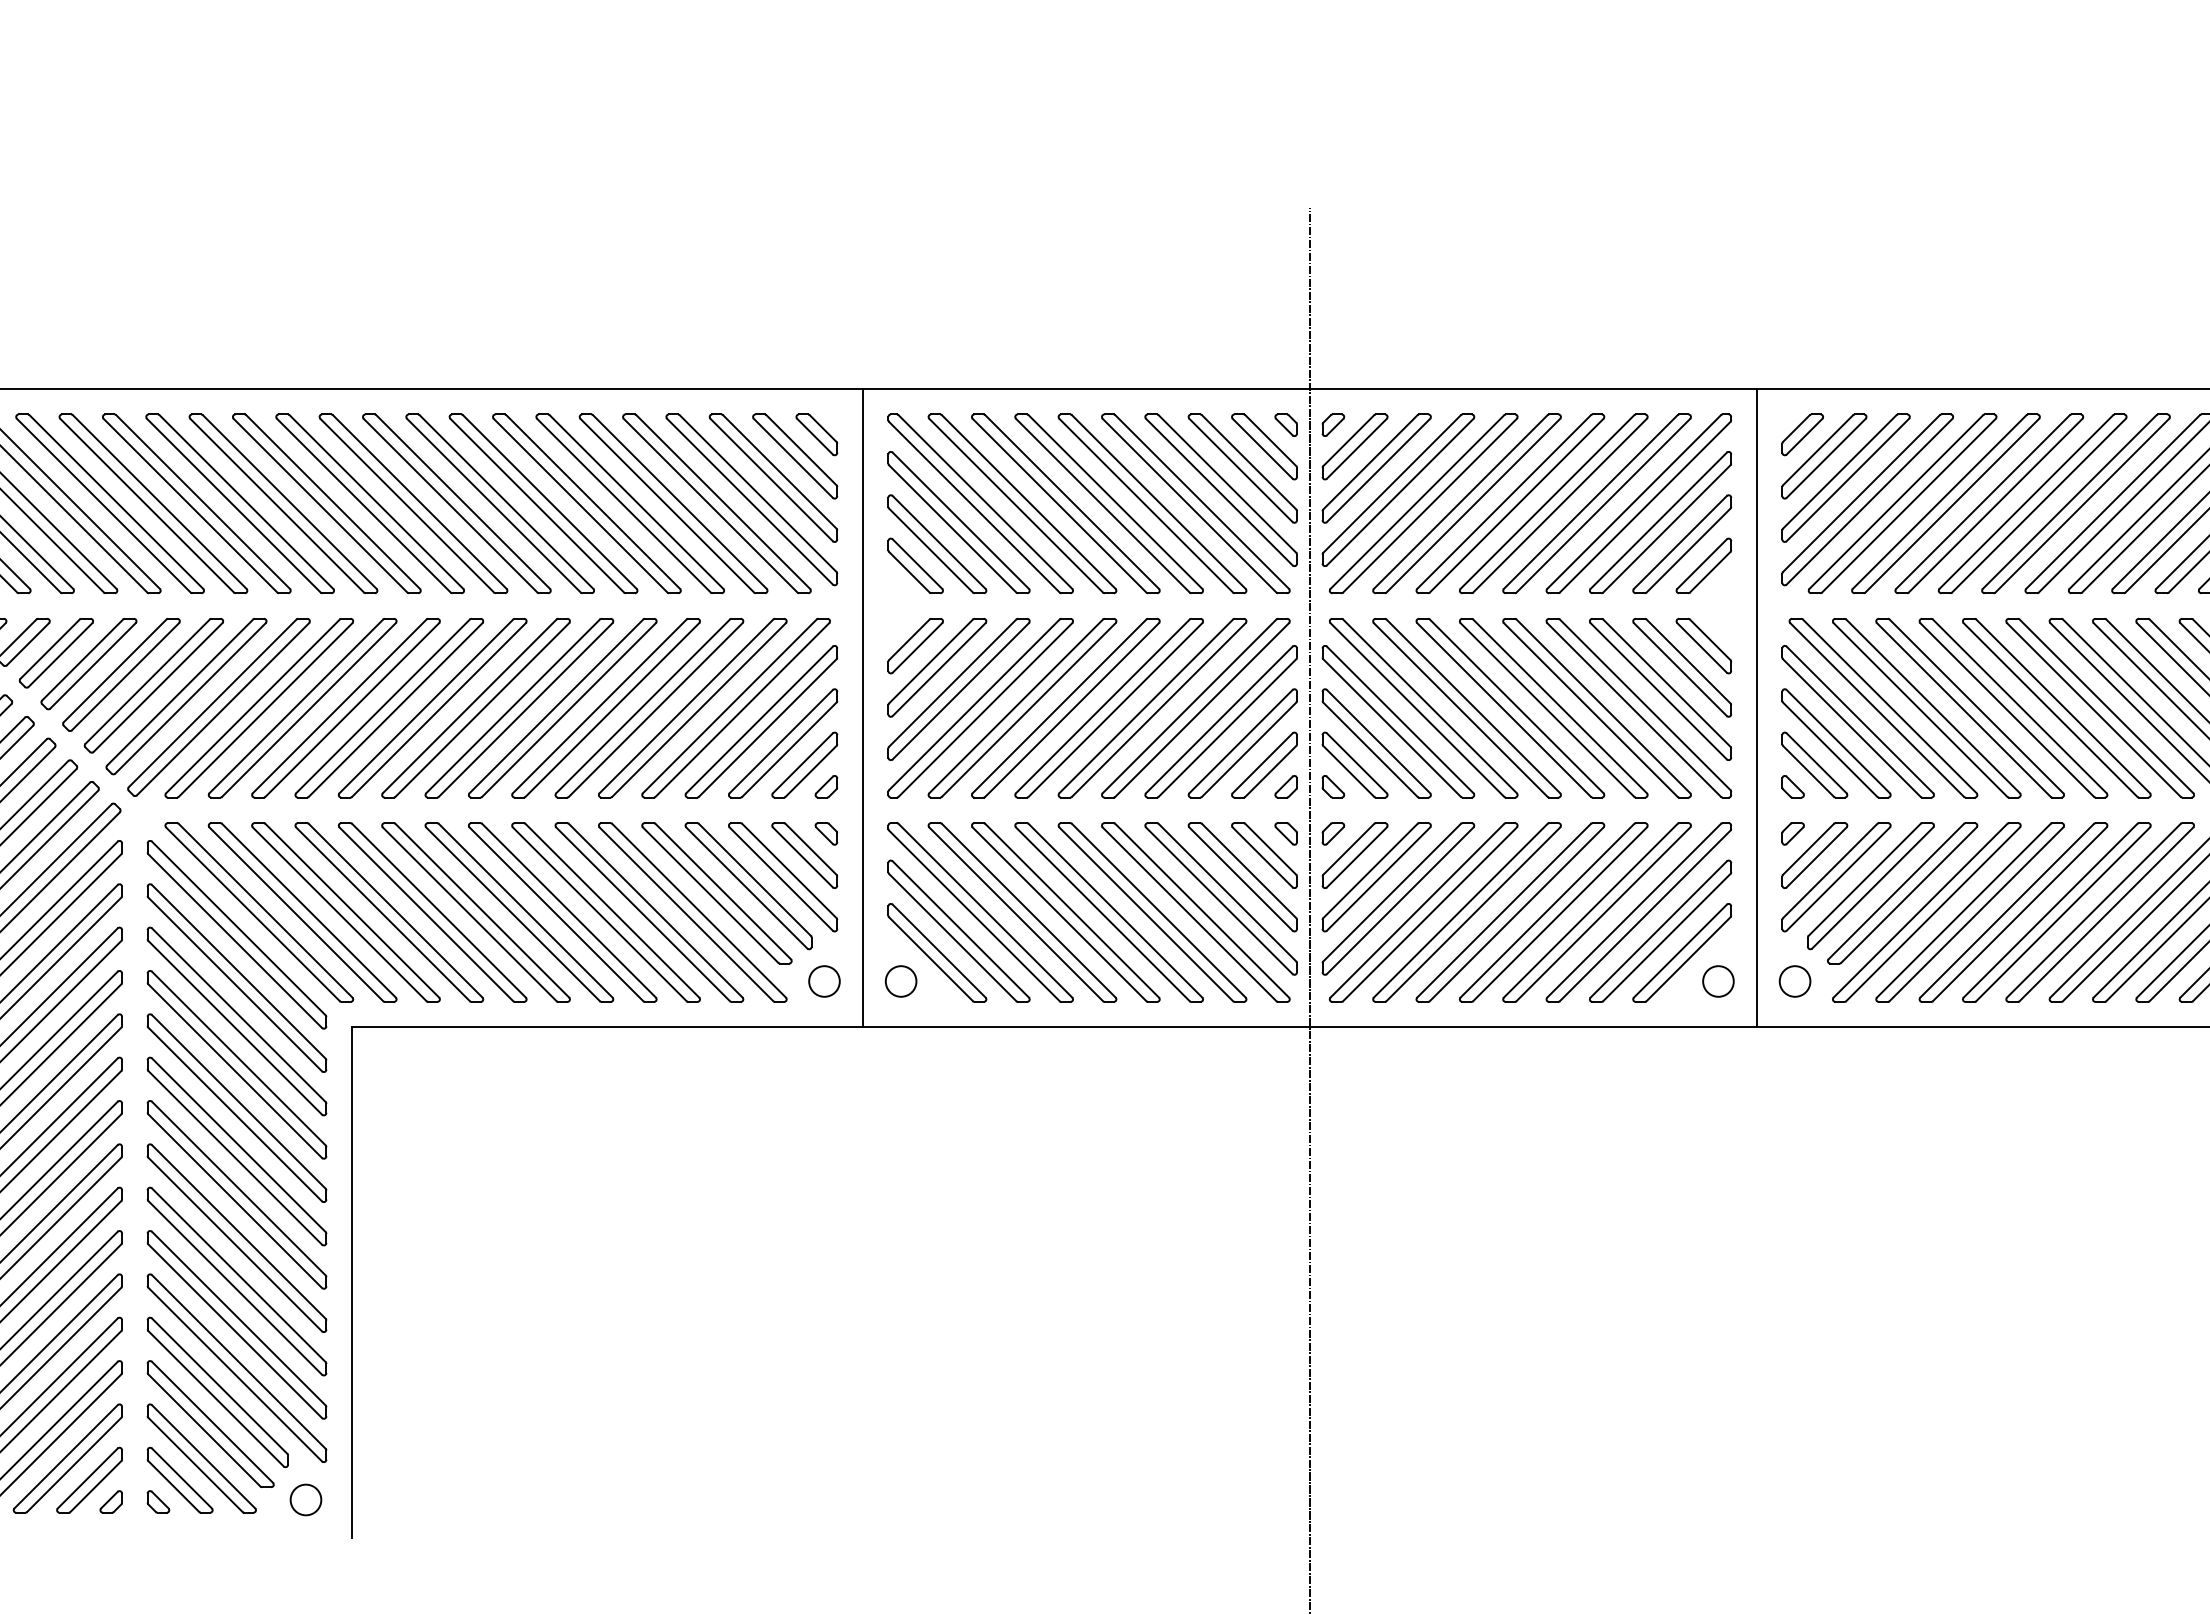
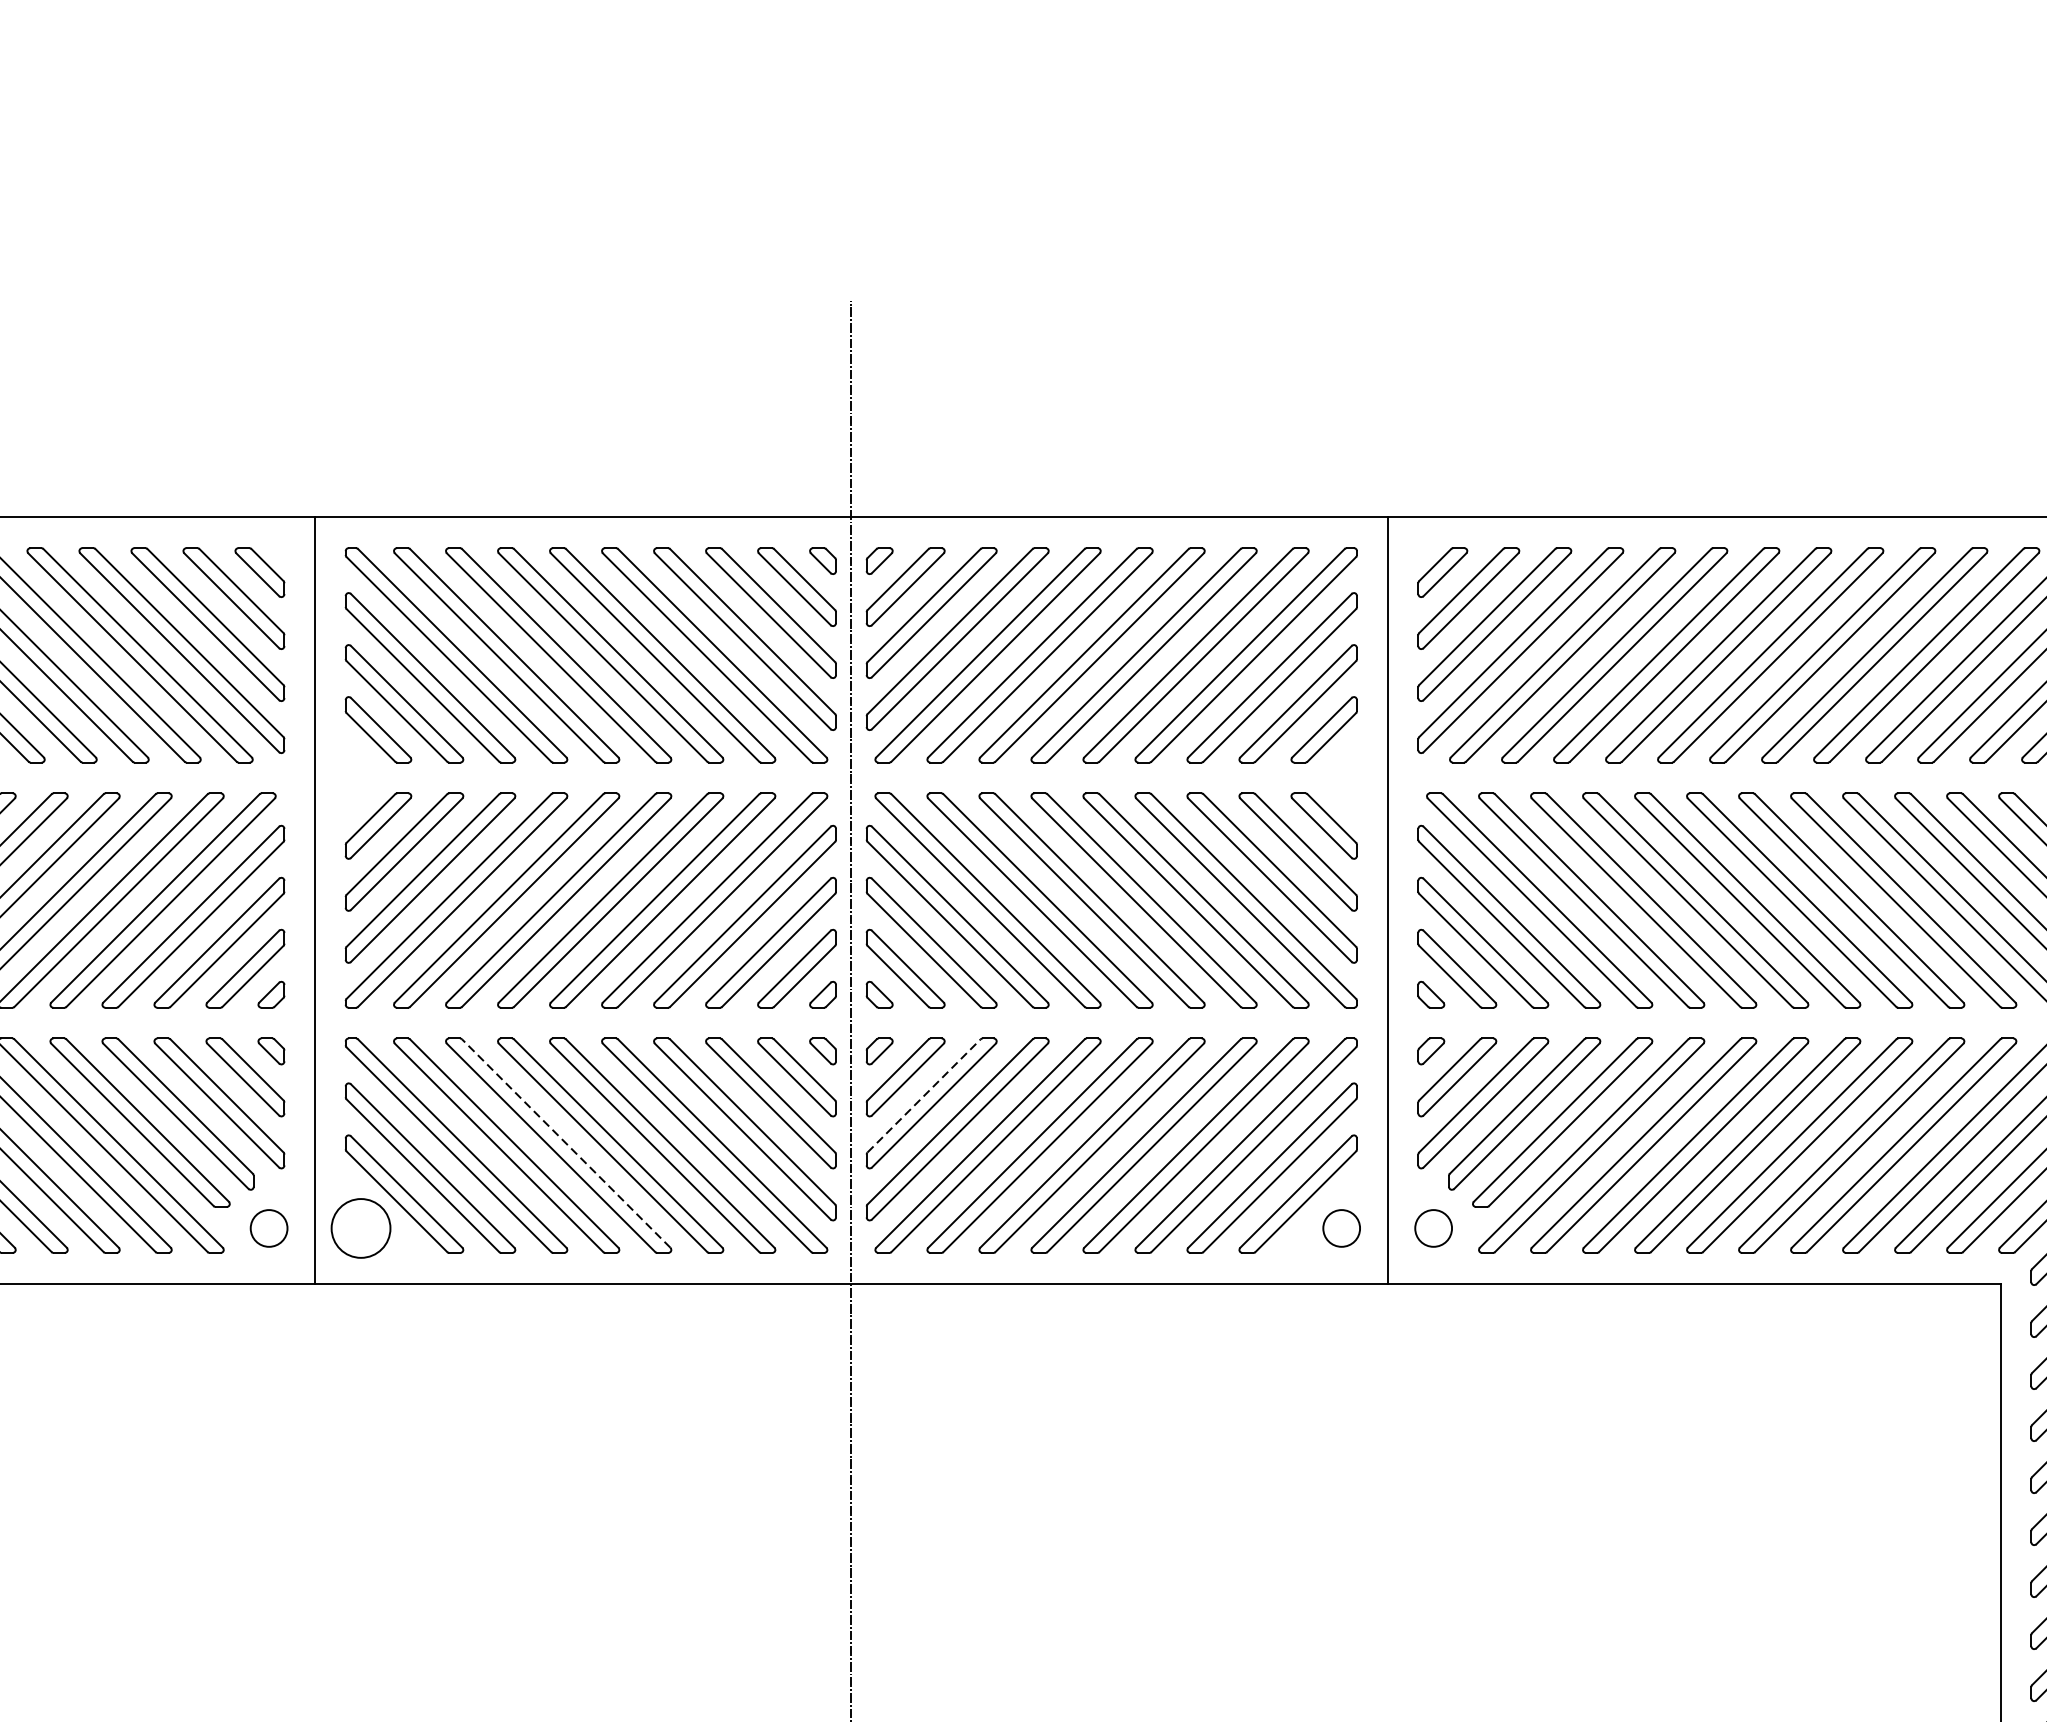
line: (1370, 871) -> (924, 1096), solid -> dashed
line: (1072, 910) -> (566, 1143), solid -> dashed
circle: (900, 981) -> (360, 1228), size x1.6

